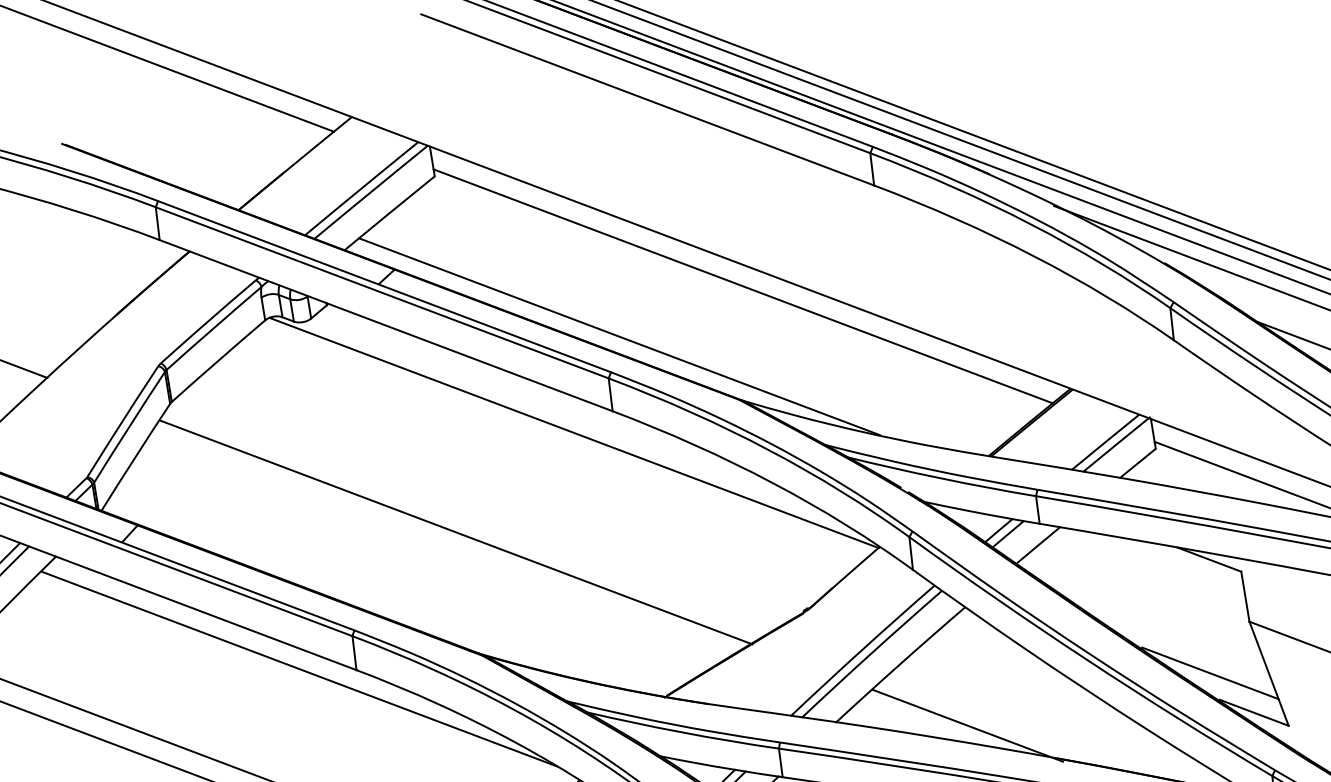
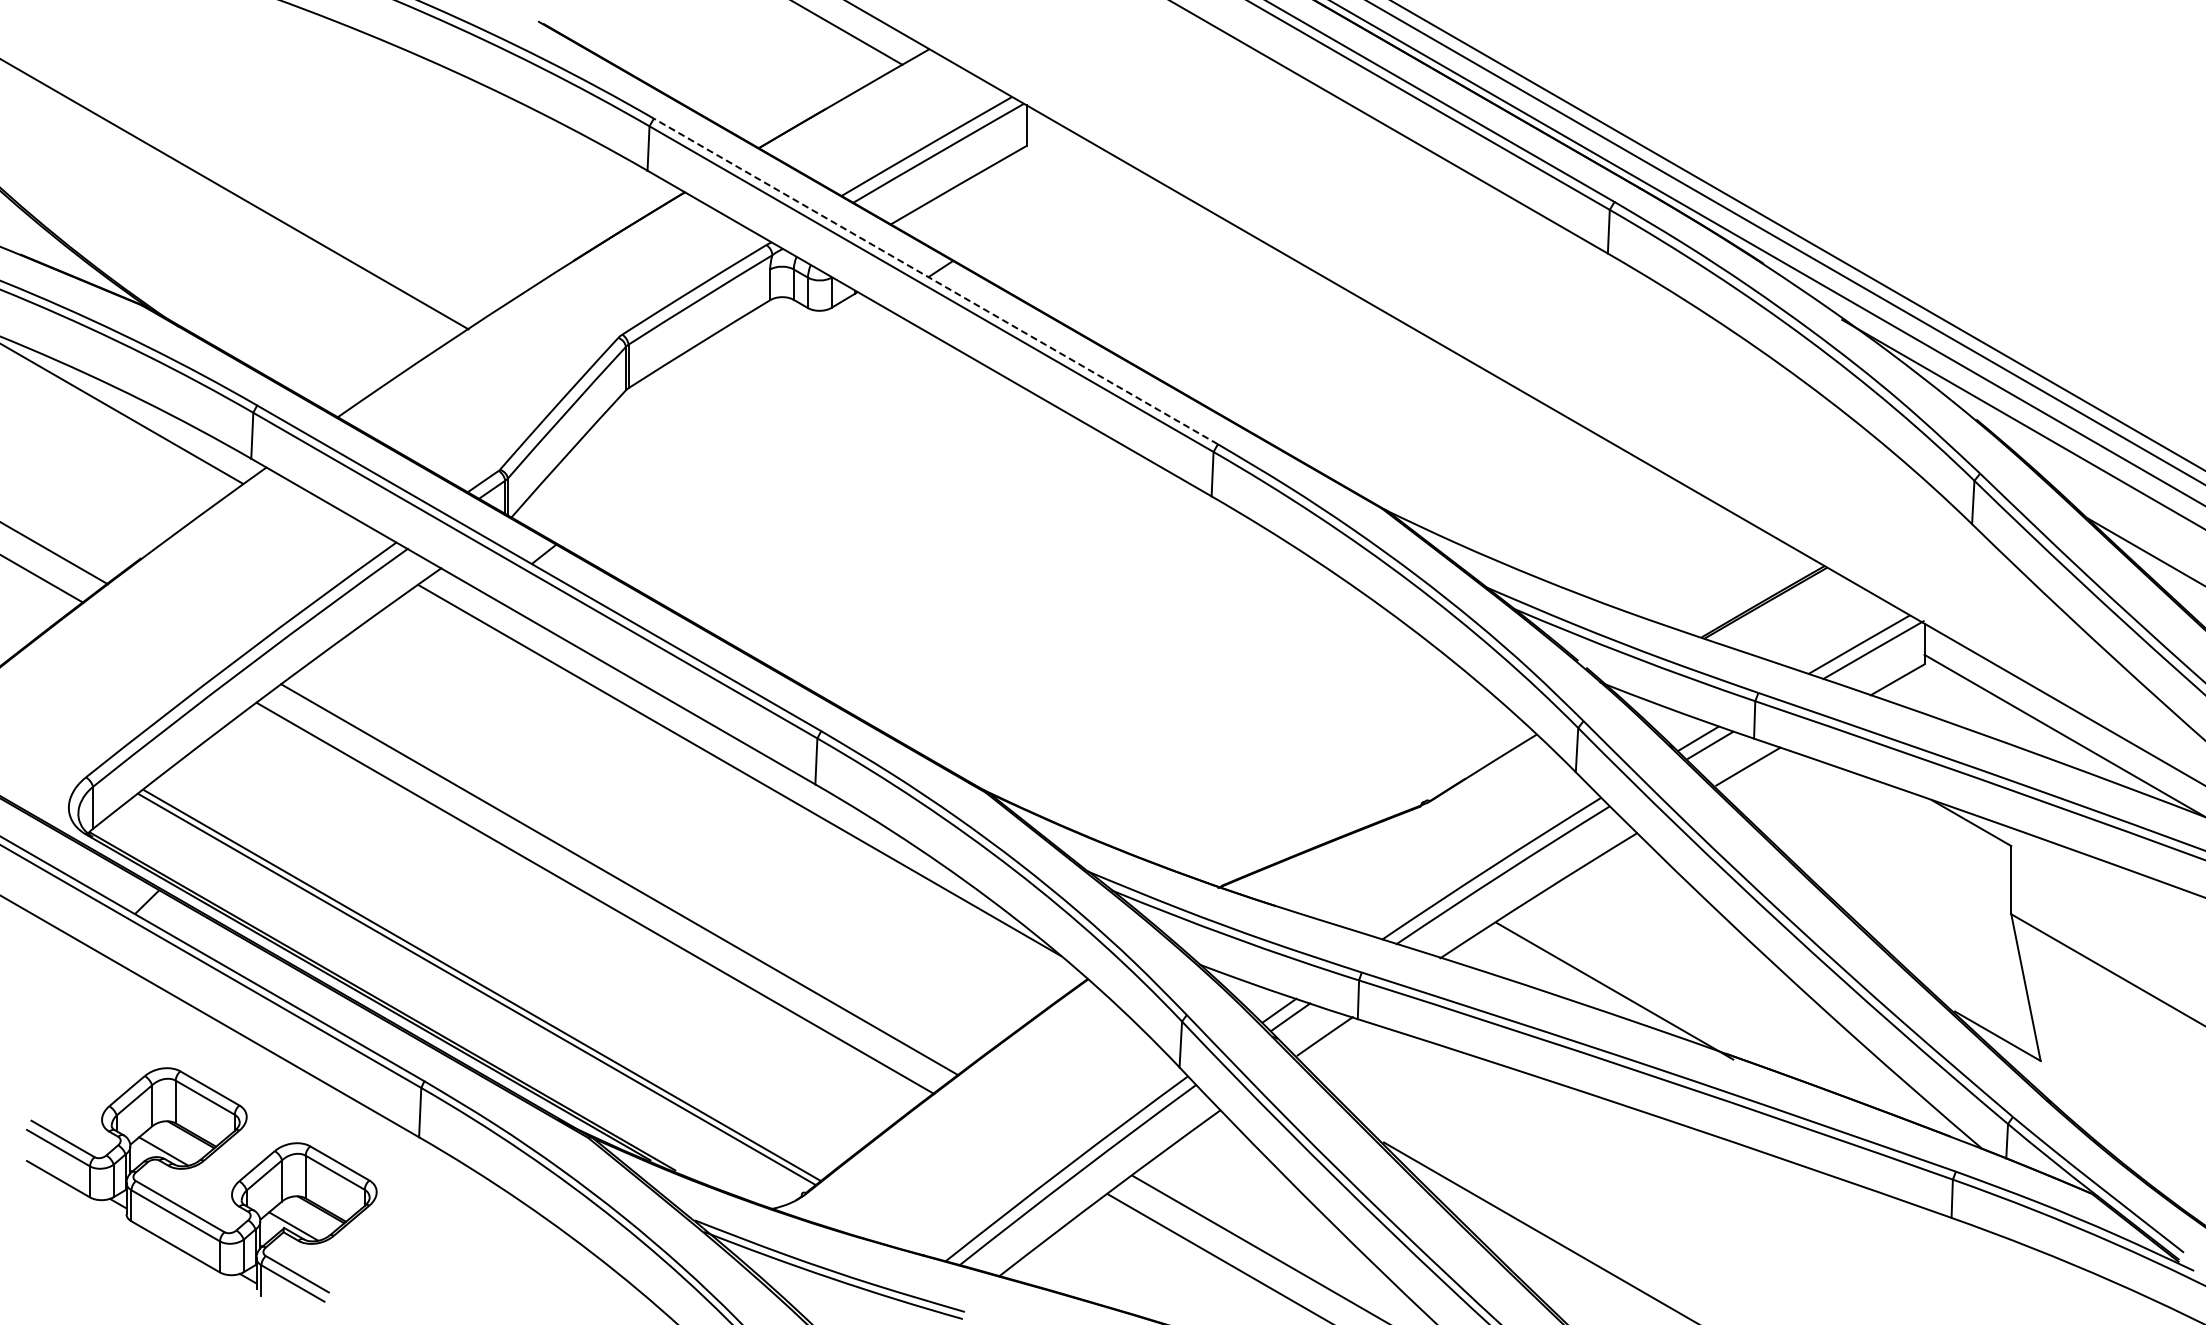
line: (384, 286) -> (935, 281), solid -> dashed
line: (742, 286) -> (1411, 358), removed
line: (619, 336) -> (1236, 398), removed
line: (573, 432) -> (1155, 516), removed
line: (456, 532) -> (977, 623), removed
line: (1210, 673) -> (1948, 974), removed

